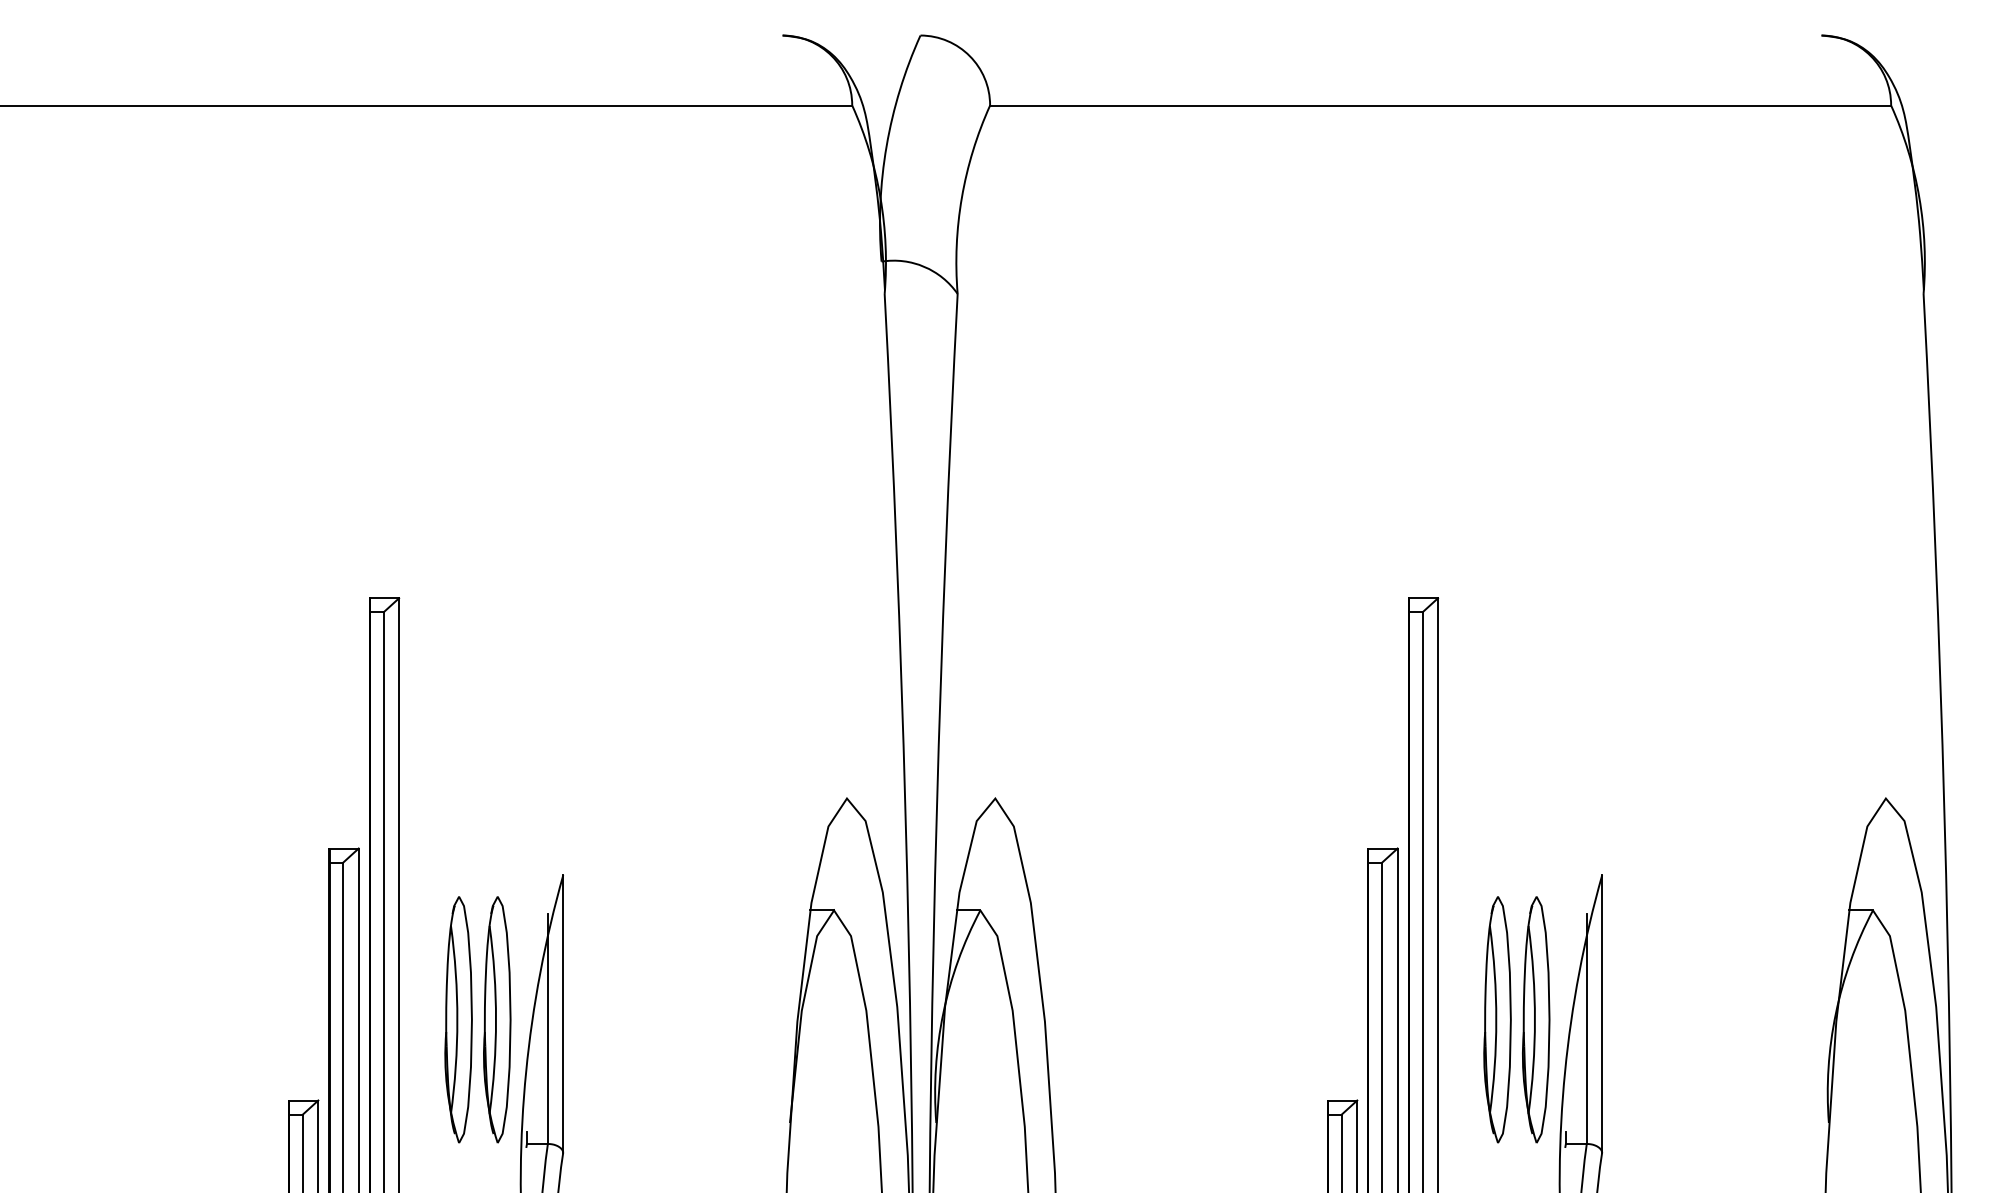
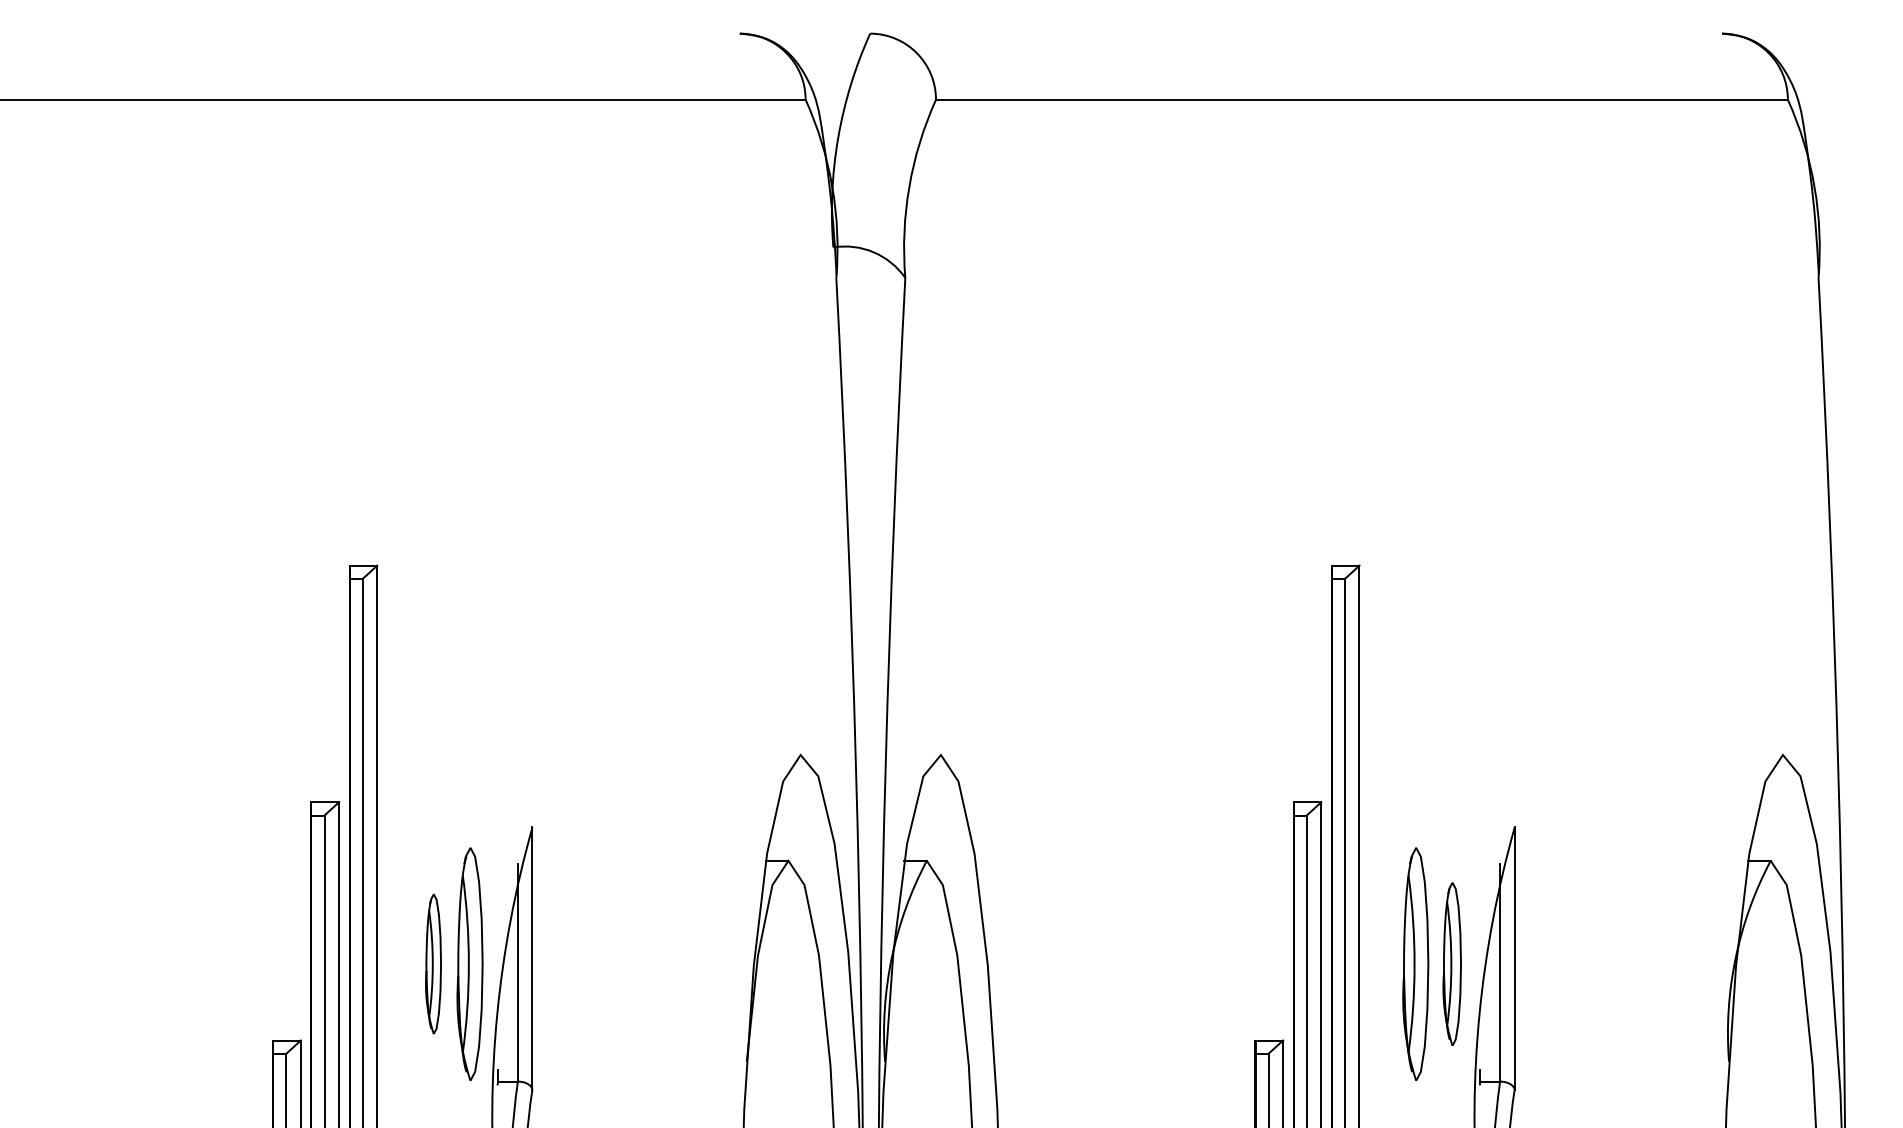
part: (458, 1019) -> (433, 963), size x0.6
part: (1535, 1019) -> (1451, 963), size x0.7

